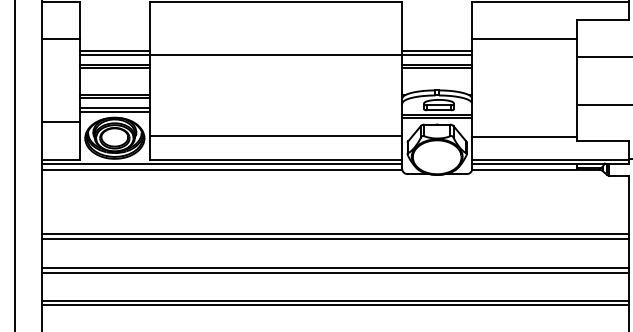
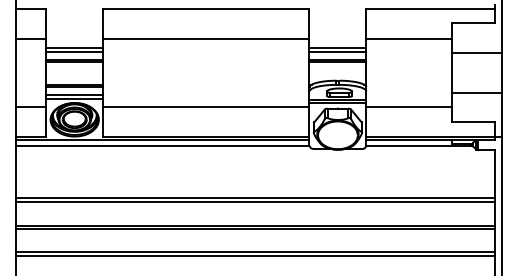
line: (276, 54) -> (206, 38), moved
line: (276, 135) -> (206, 106), moved
line: (524, 136) -> (409, 106), moved

